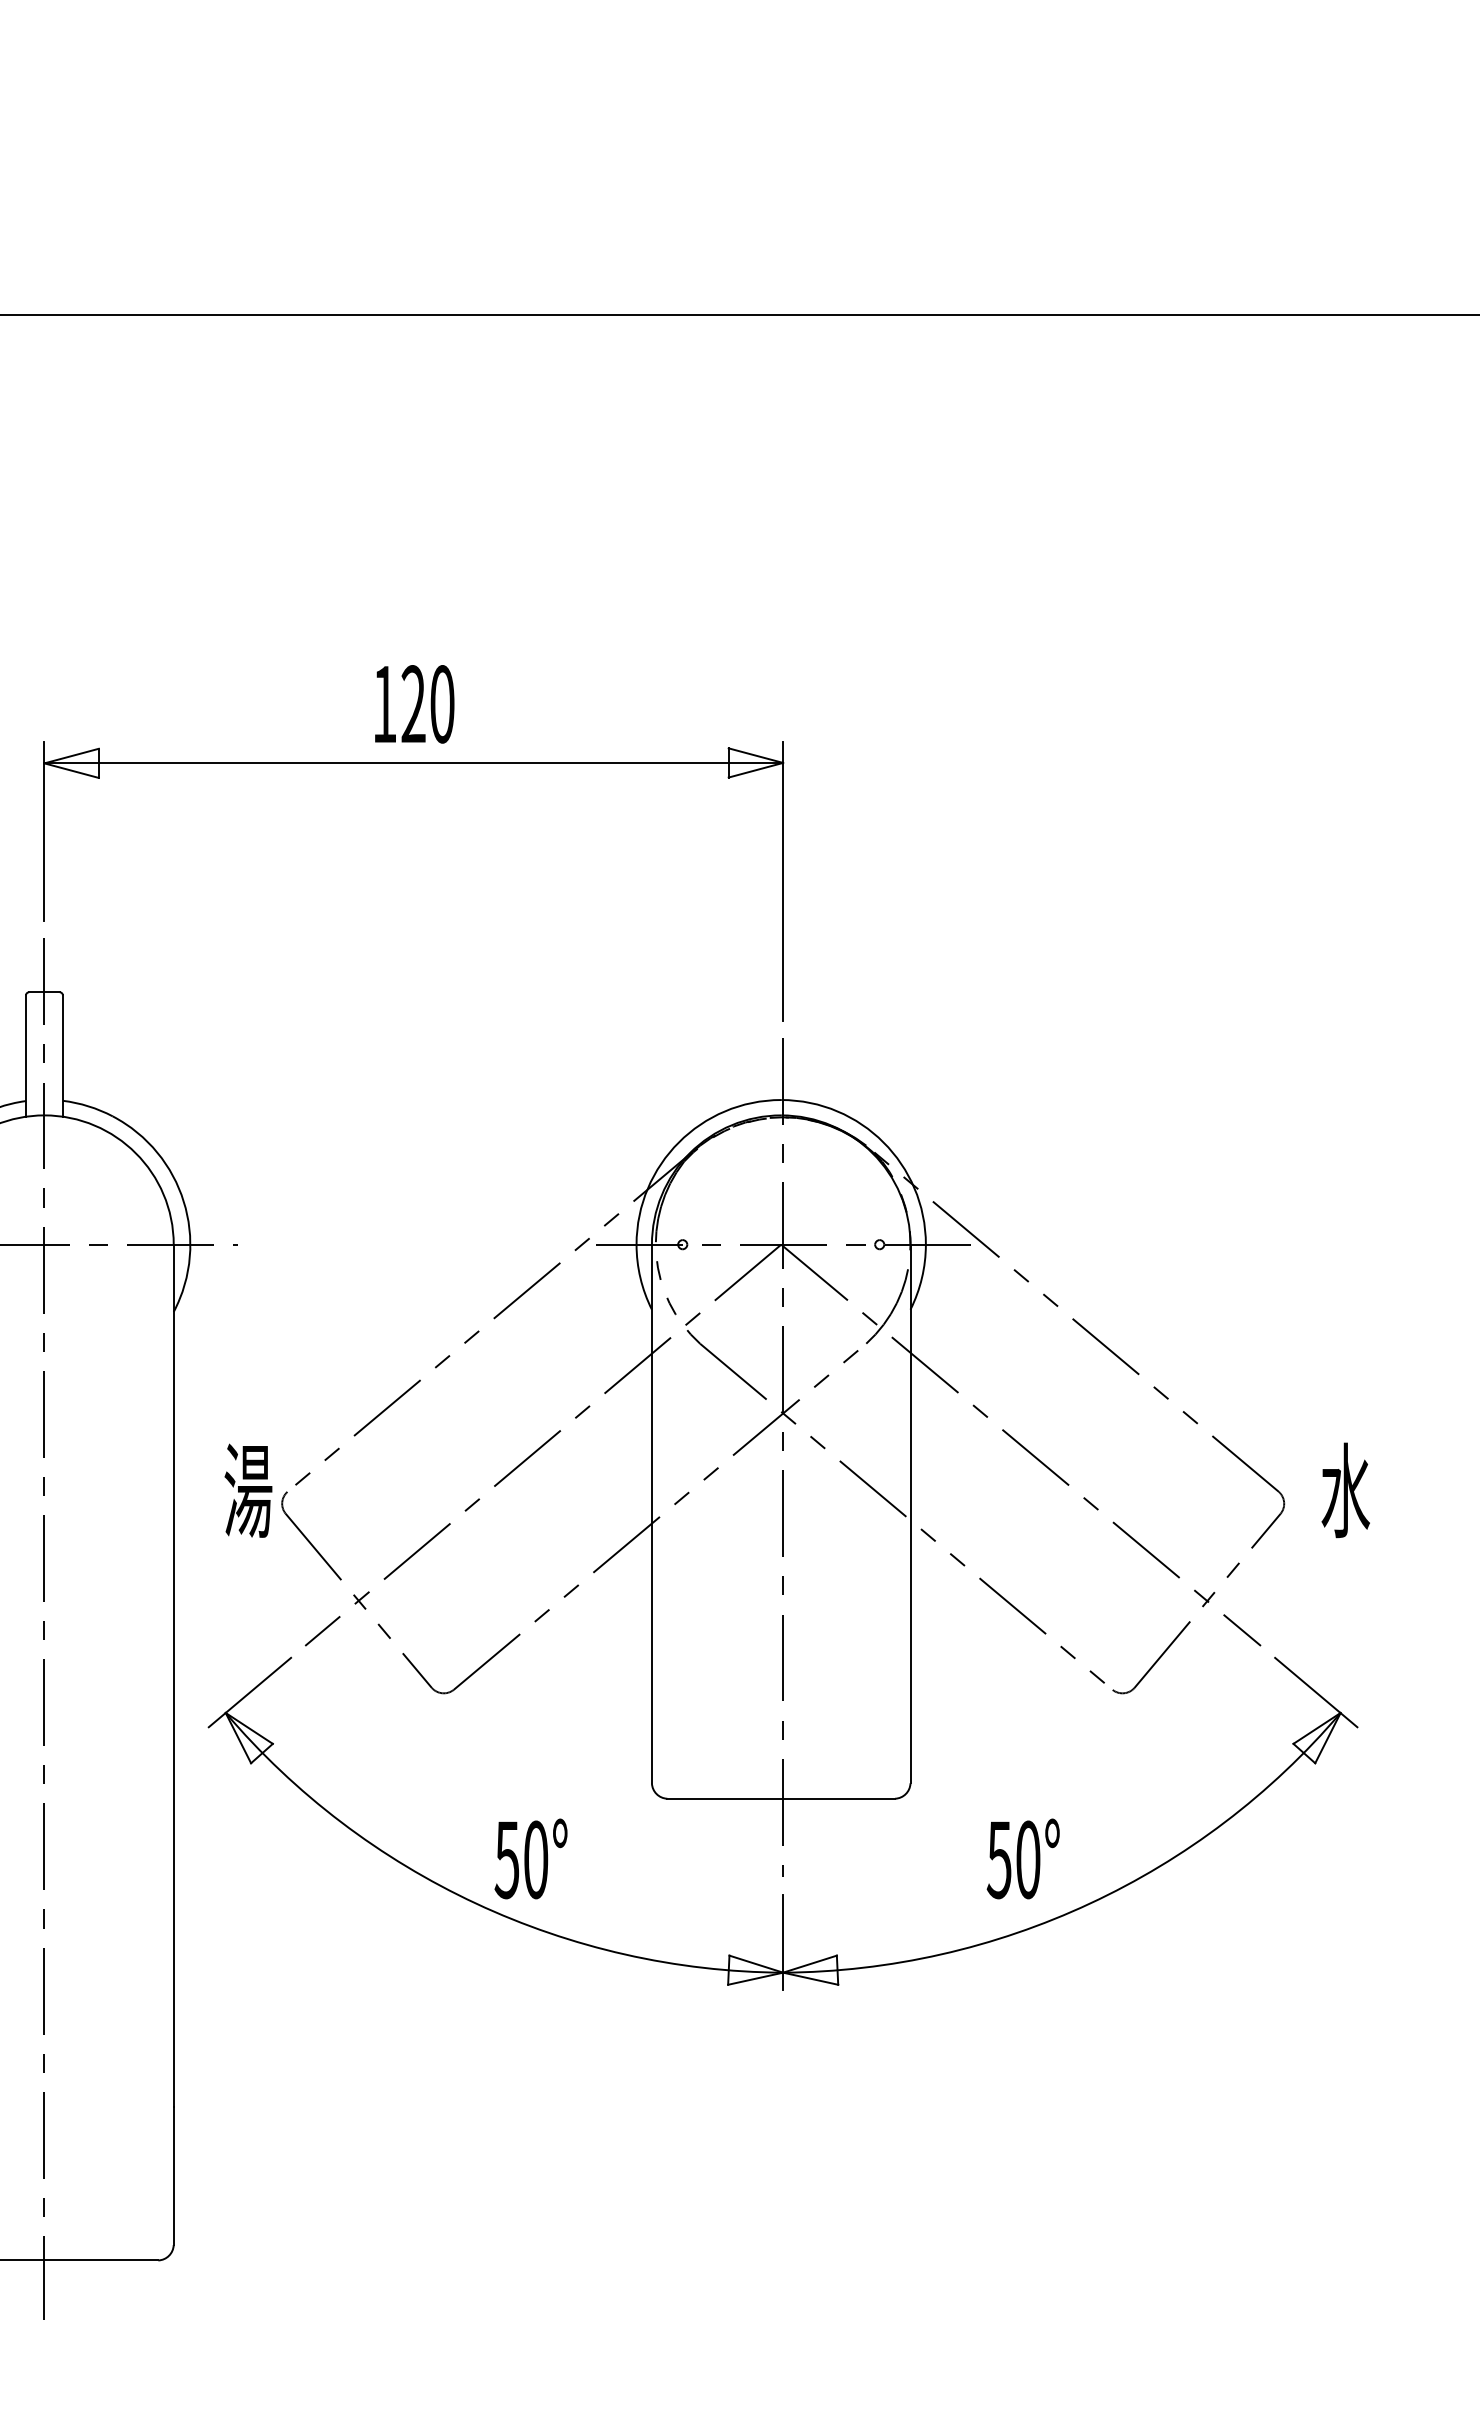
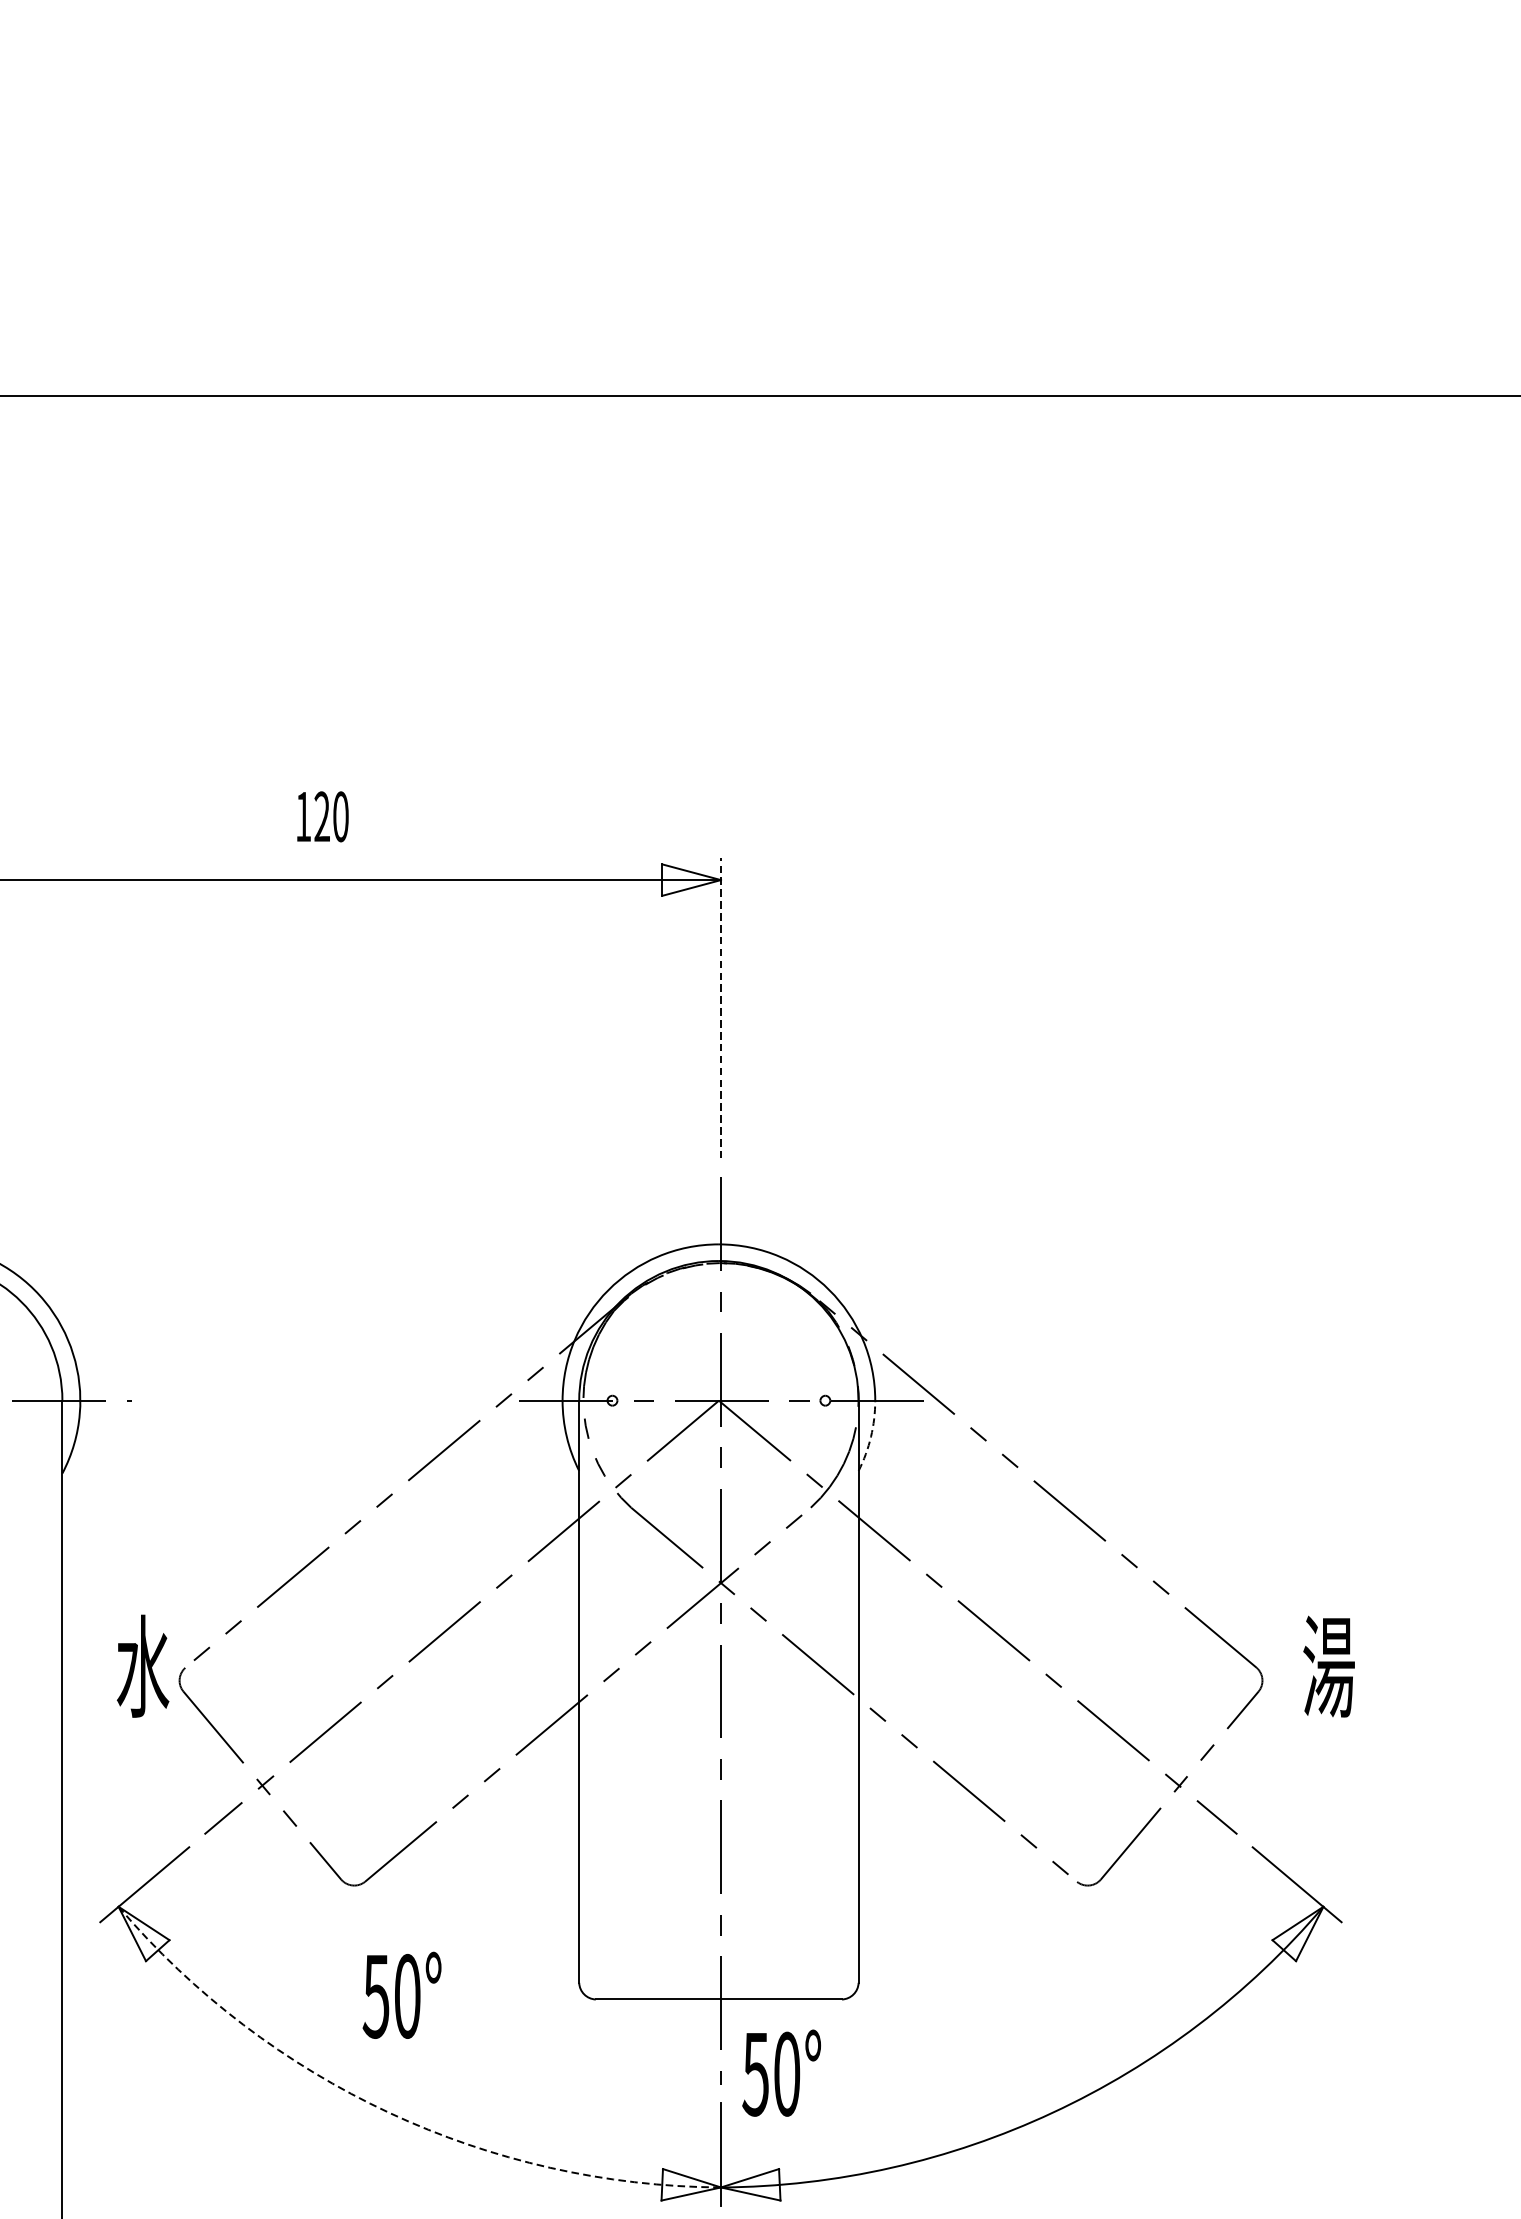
part: (414, 704) -> (322, 816), size x0.6
line: (783, 880) -> (721, 1007), solid -> dashed
arc: (921, 1278) -> (870, 1437), solid -> dashed
text: (248, 1490) -> (143, 1666), 湯 -> 水
text: (1345, 1490) -> (1328, 1666), 水 -> 湯
text: (530, 1858) -> (401, 1994), moved
text: (1022, 1858) -> (780, 2072), moved
arc: (476, 1903) -> (389, 2112), solid -> dashed

